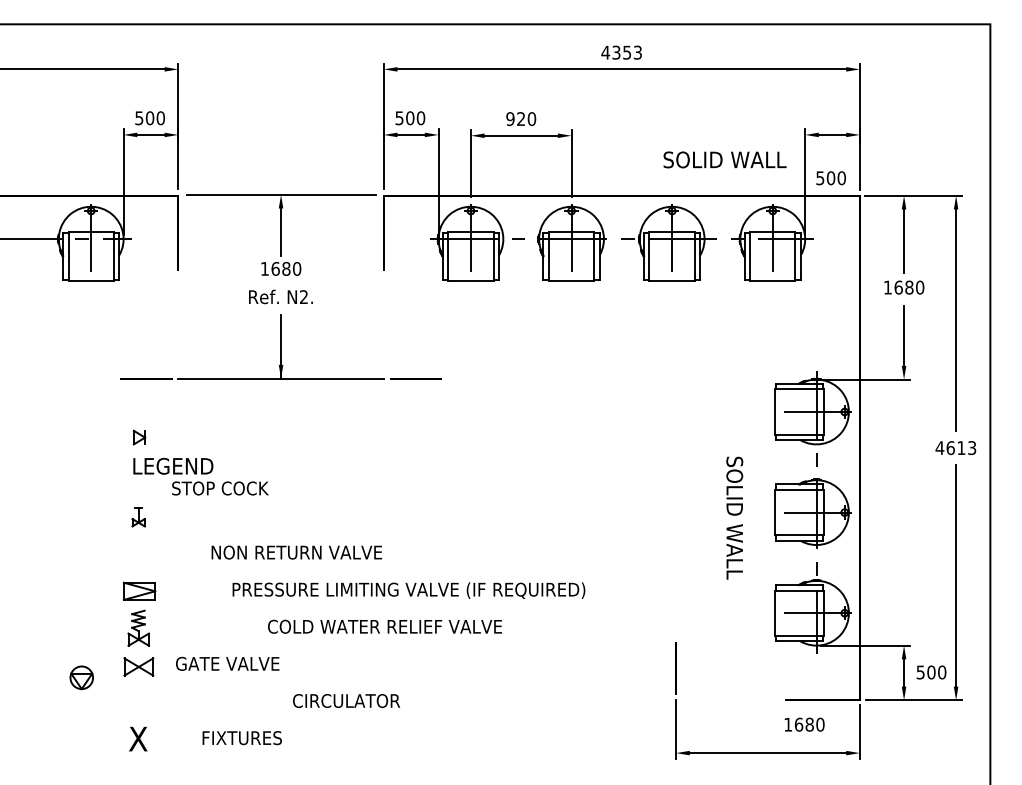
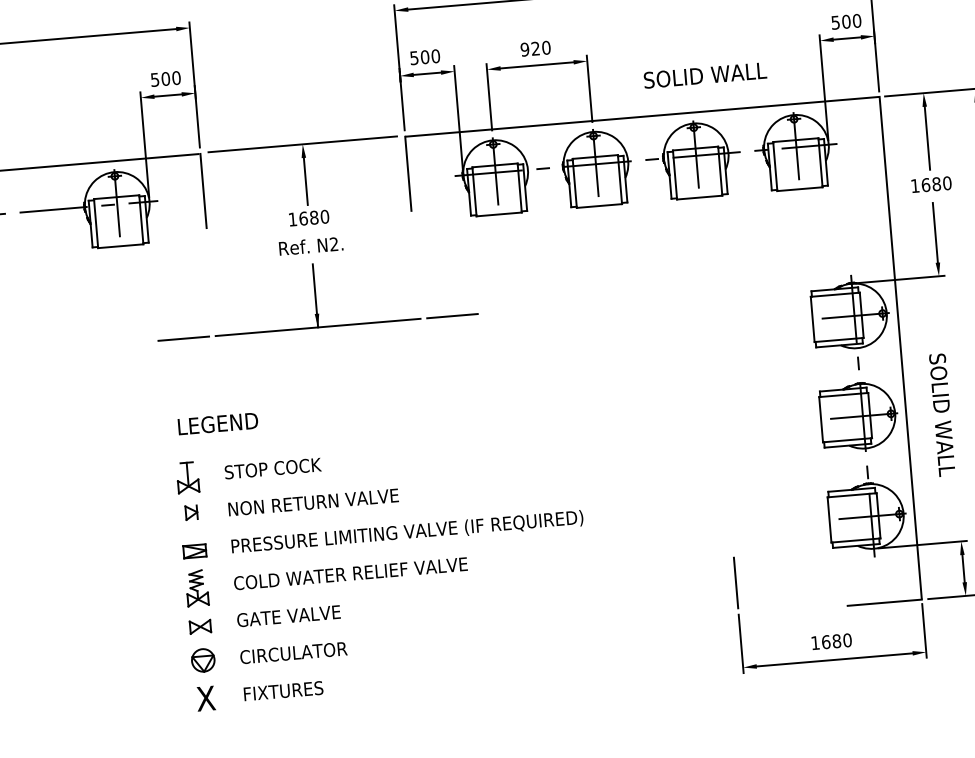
text: (724, 159) -> (704, 75), moved
text: (830, 178) -> (845, 22), moved
part: (139, 437) -> (191, 512), moved
text: (220, 488) -> (273, 468), moved
part: (138, 517) -> (187, 477), size x1.67
text: (734, 517) -> (942, 414), moved
text: (296, 552) -> (313, 502), moved
text: (408, 590) -> (407, 532), moved
part: (139, 591) -> (194, 551), size x0.71
text: (384, 626) -> (350, 573), moved
part: (138, 667) -> (200, 627), size x0.71
part: (81, 677) -> (202, 660), moved
text: (346, 700) -> (293, 652), moved
text: (804, 724) -> (831, 641), moved
text: (241, 738) -> (282, 691), moved

